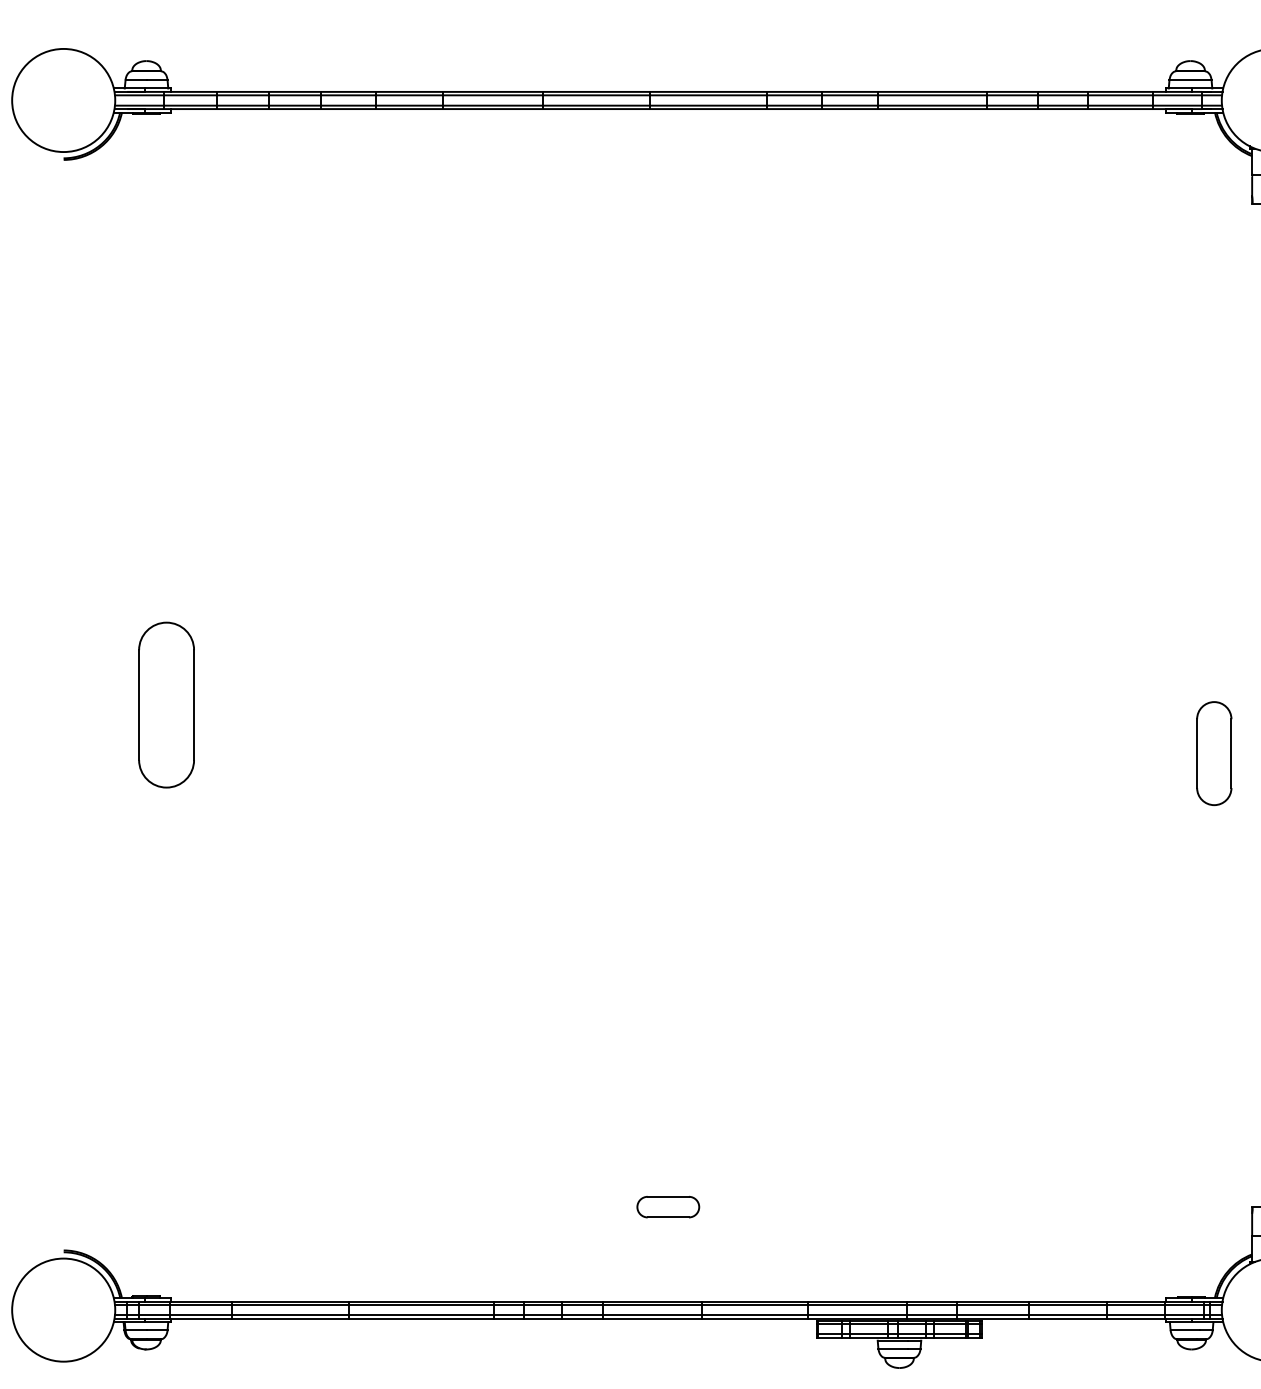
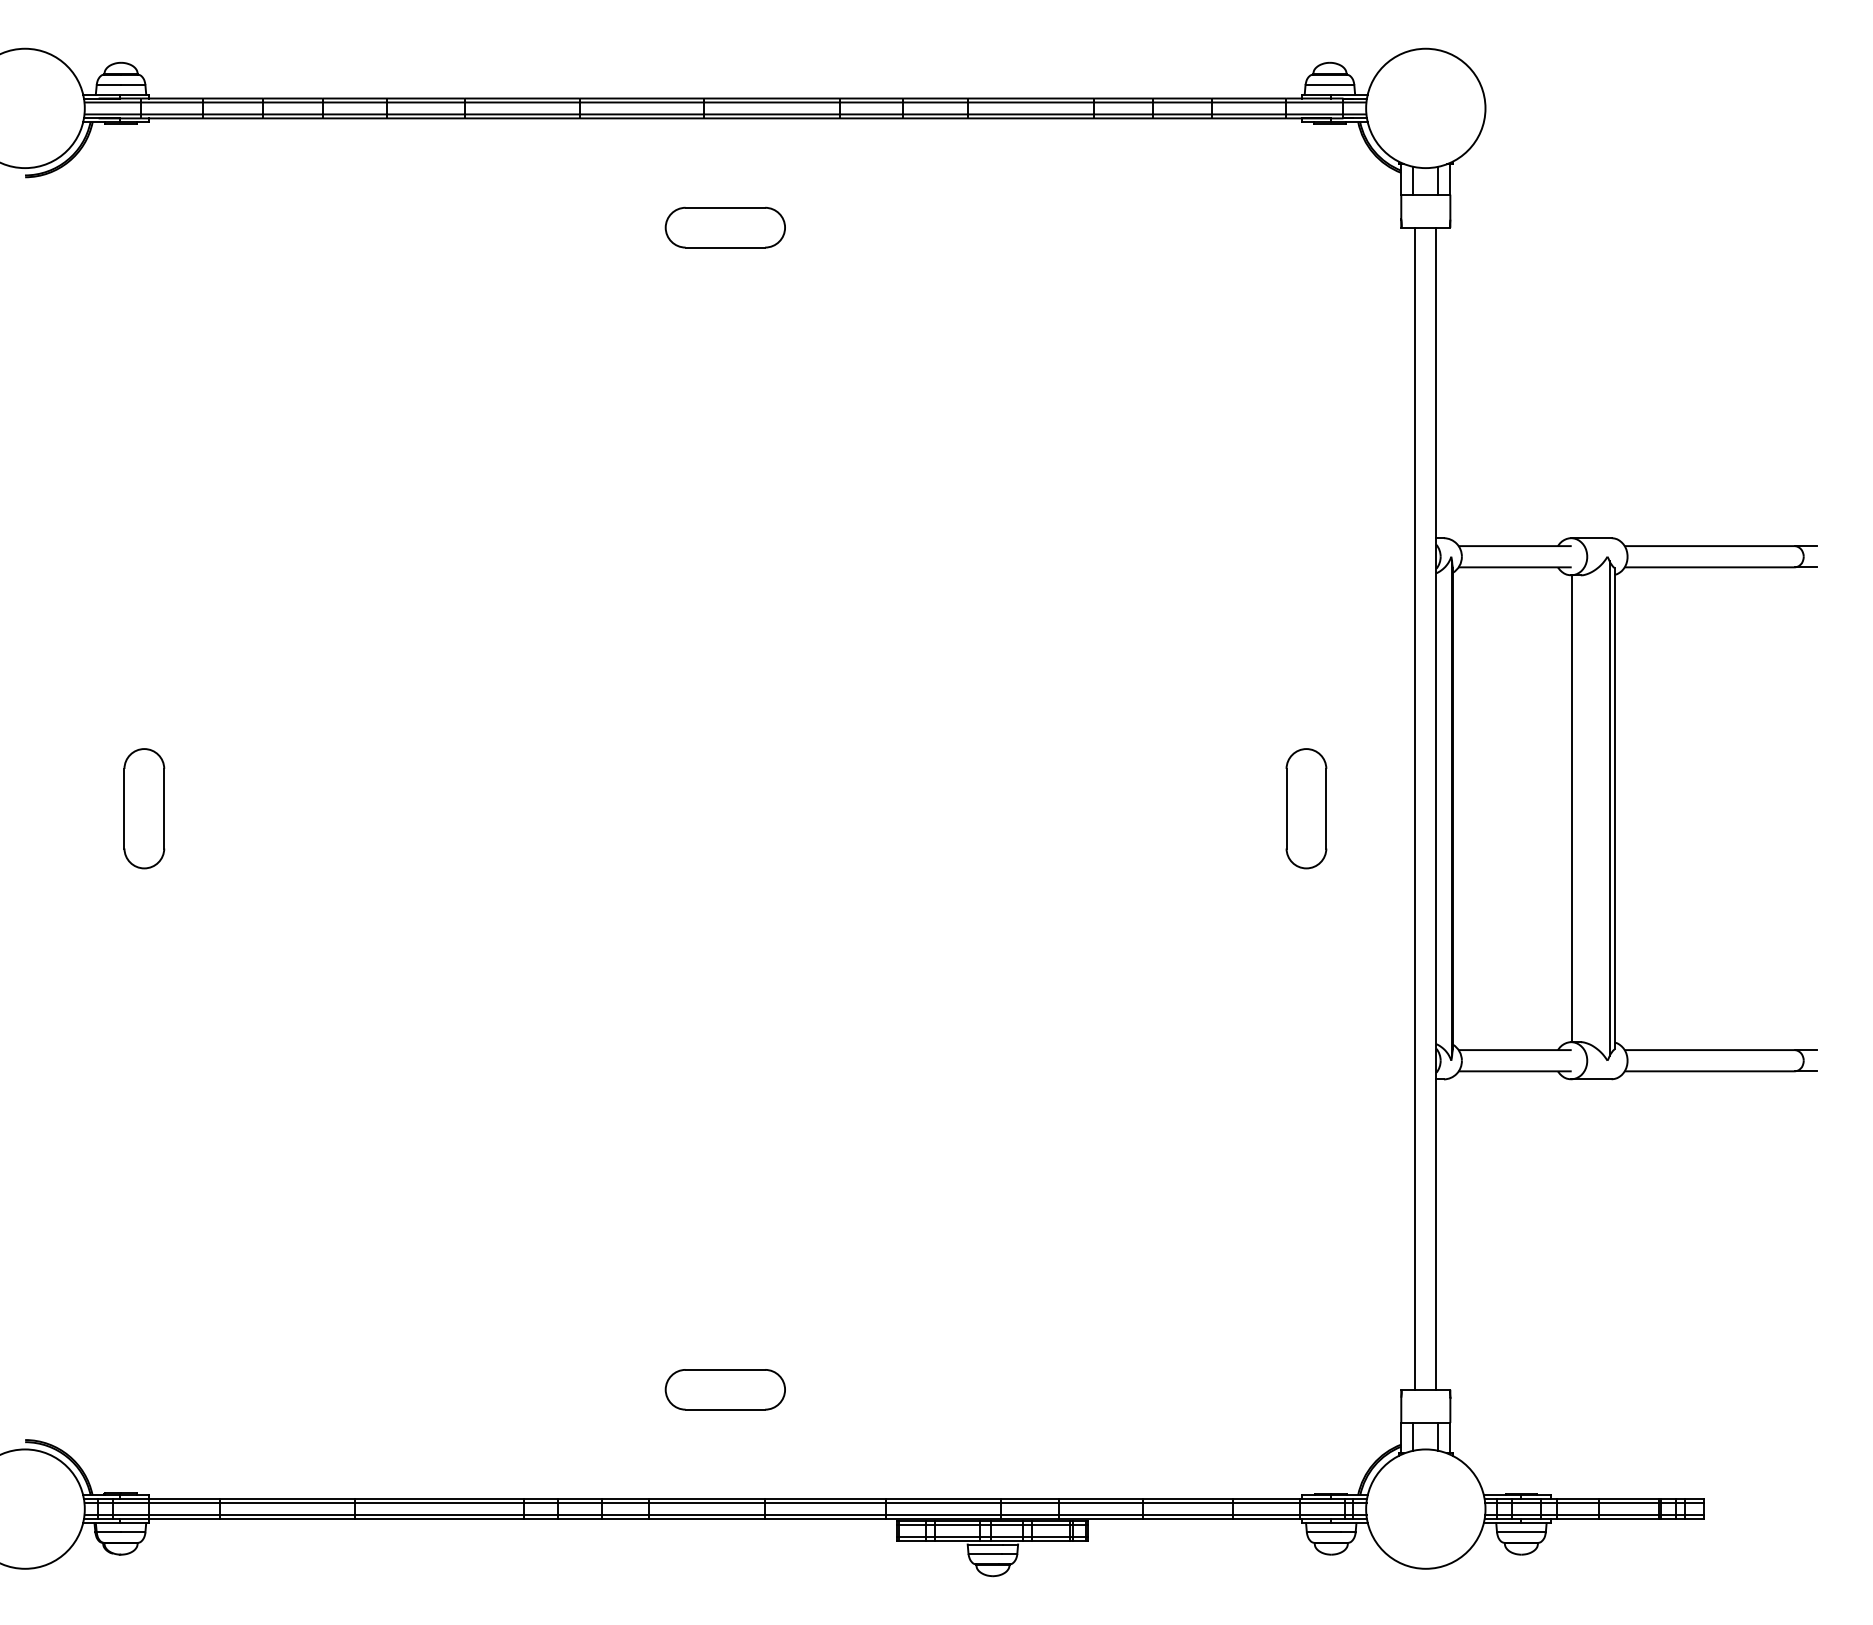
part: (667, 203) -> (724, 227), added
part: (166, 705) -> (144, 808), size x0.62
part: (1214, 753) -> (1306, 808), moved
part: (667, 1206) -> (724, 1389), size x1.67

